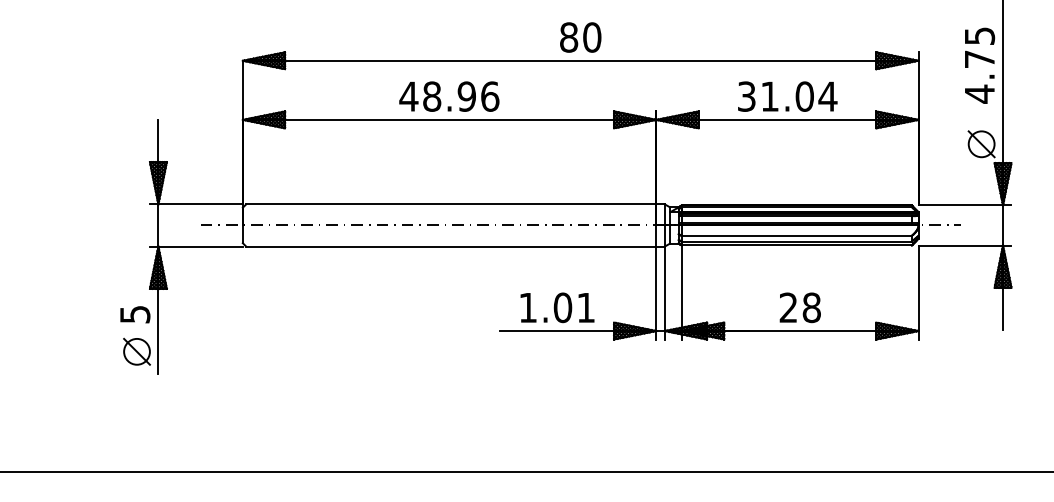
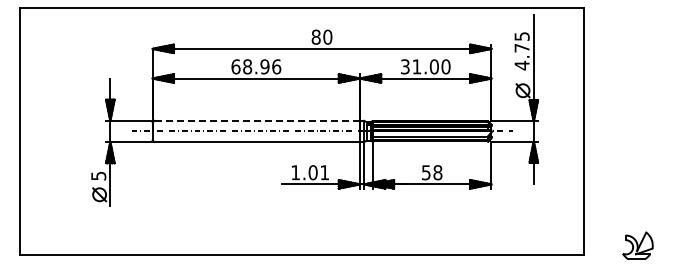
text: (408, 95) -> (235, 66), 48.96 -> 68.96
text: (826, 95) -> (445, 66), 31.04 -> 31.00
line: (451, 203) -> (257, 120), solid -> dashed
text: (789, 307) -> (426, 172), 28 -> 58

